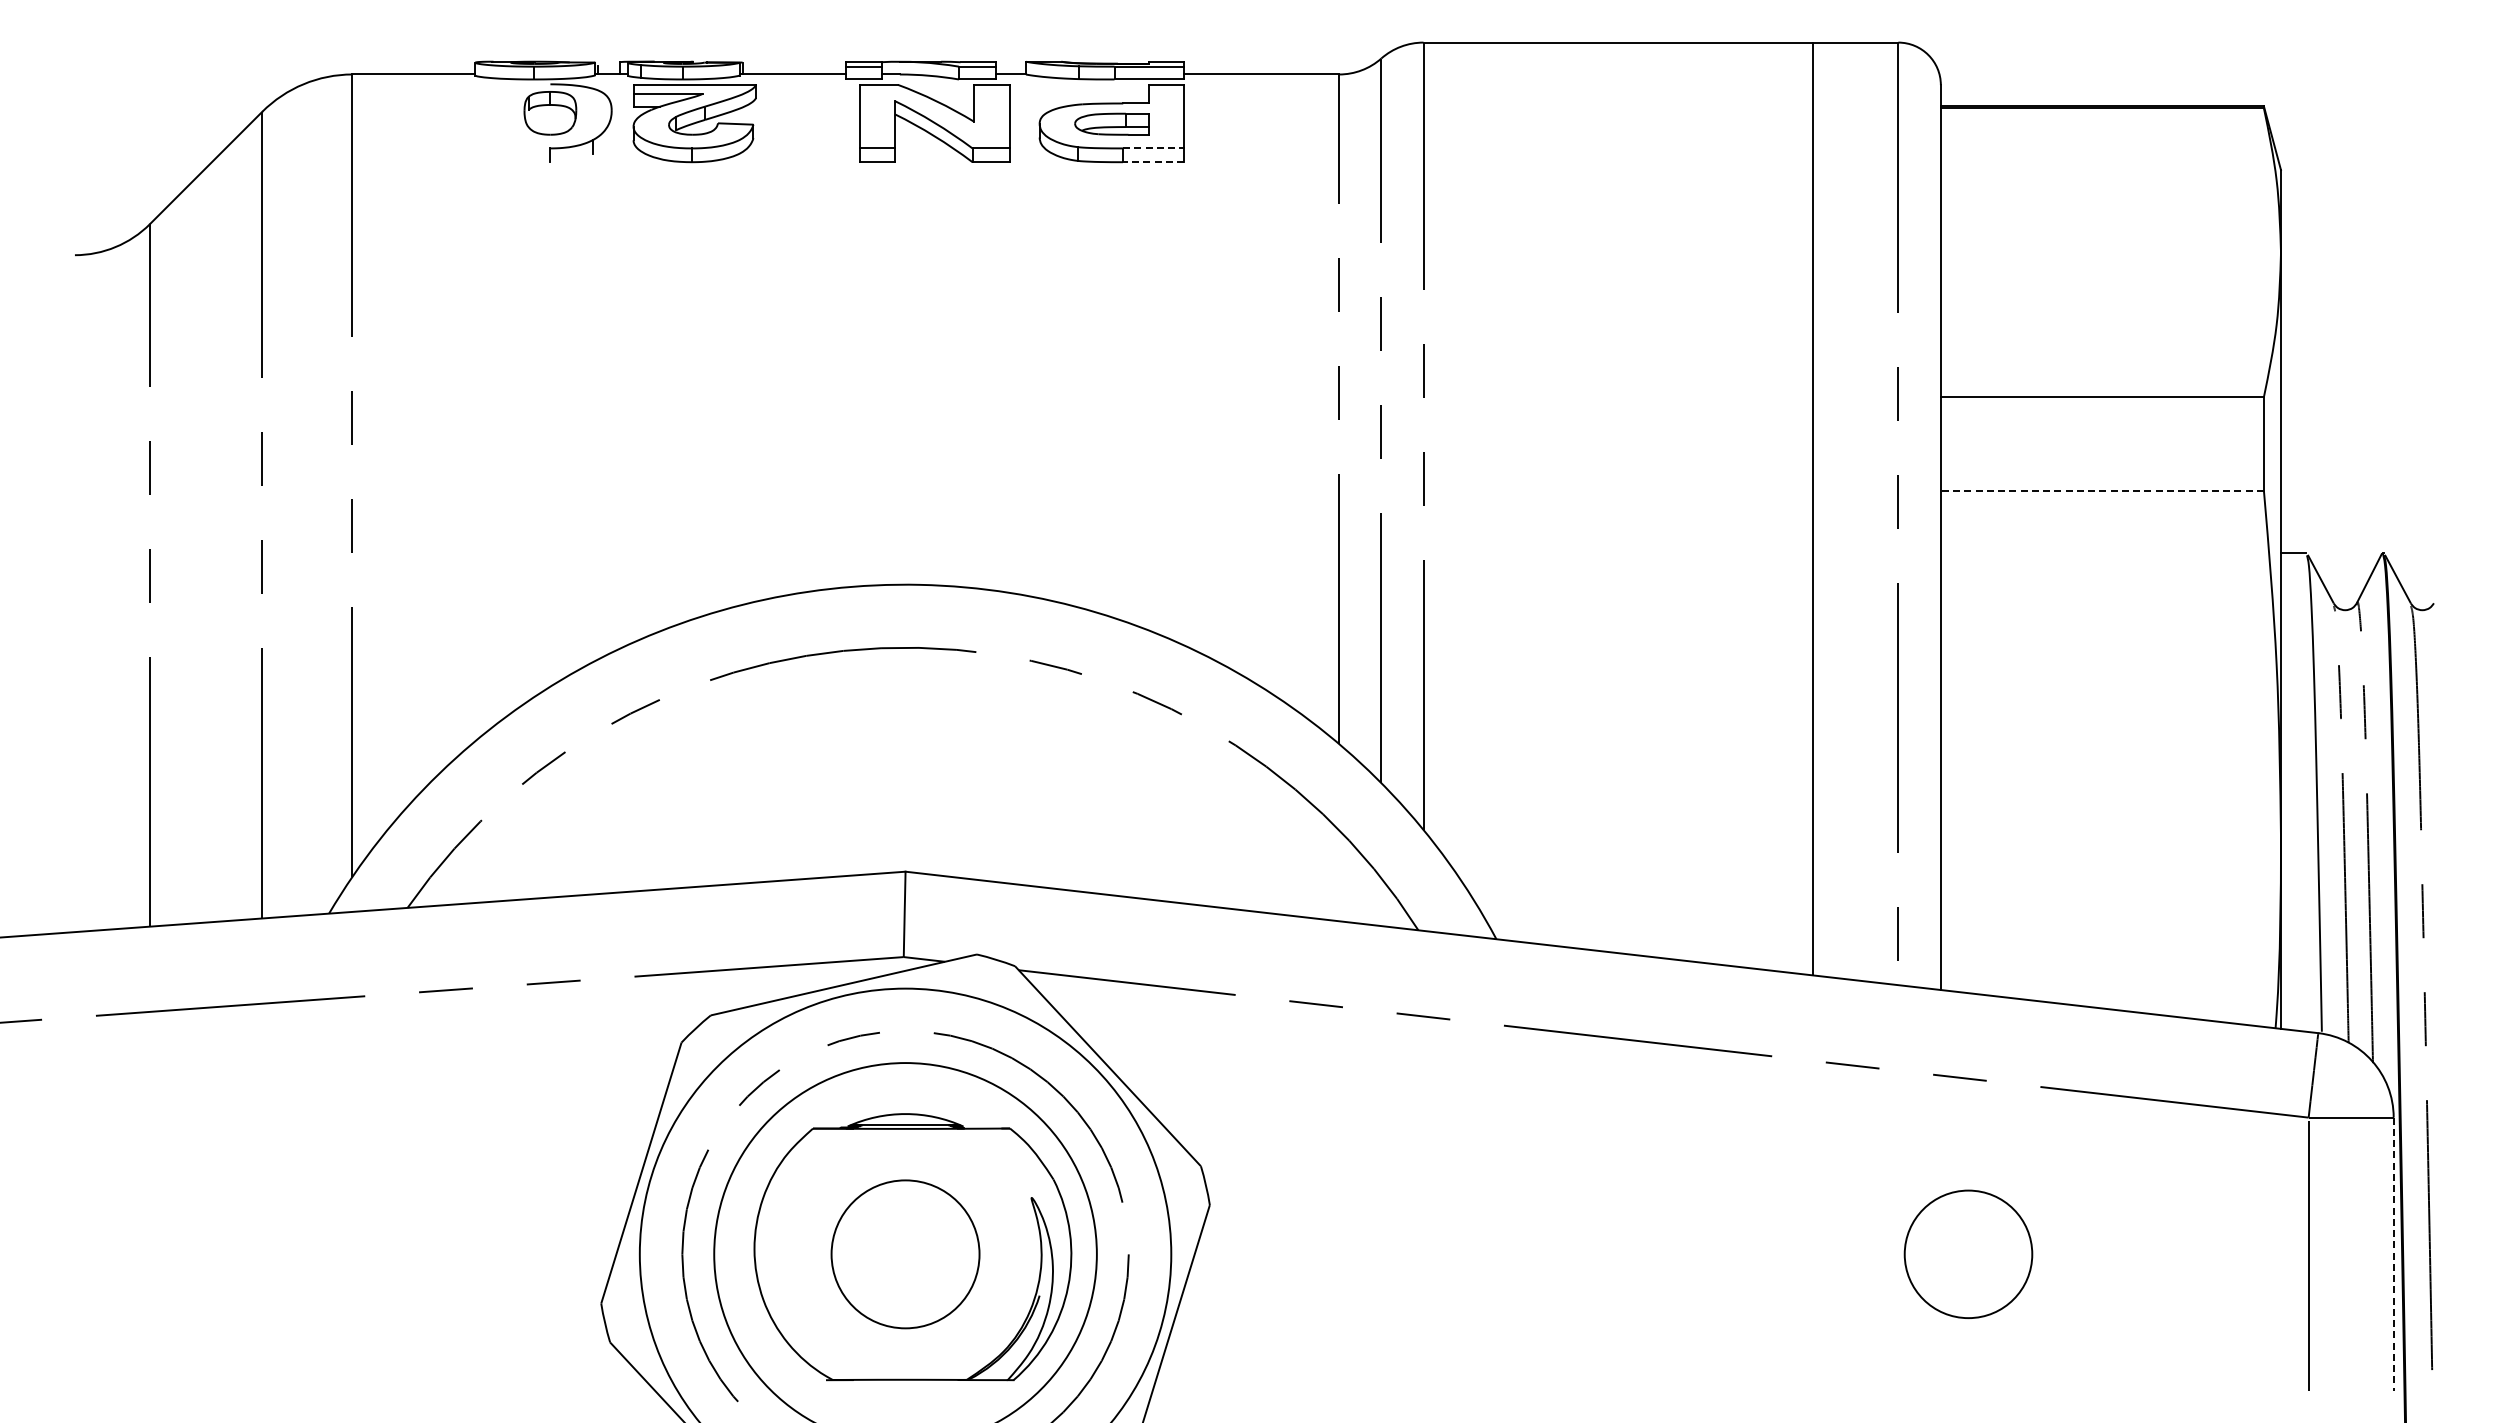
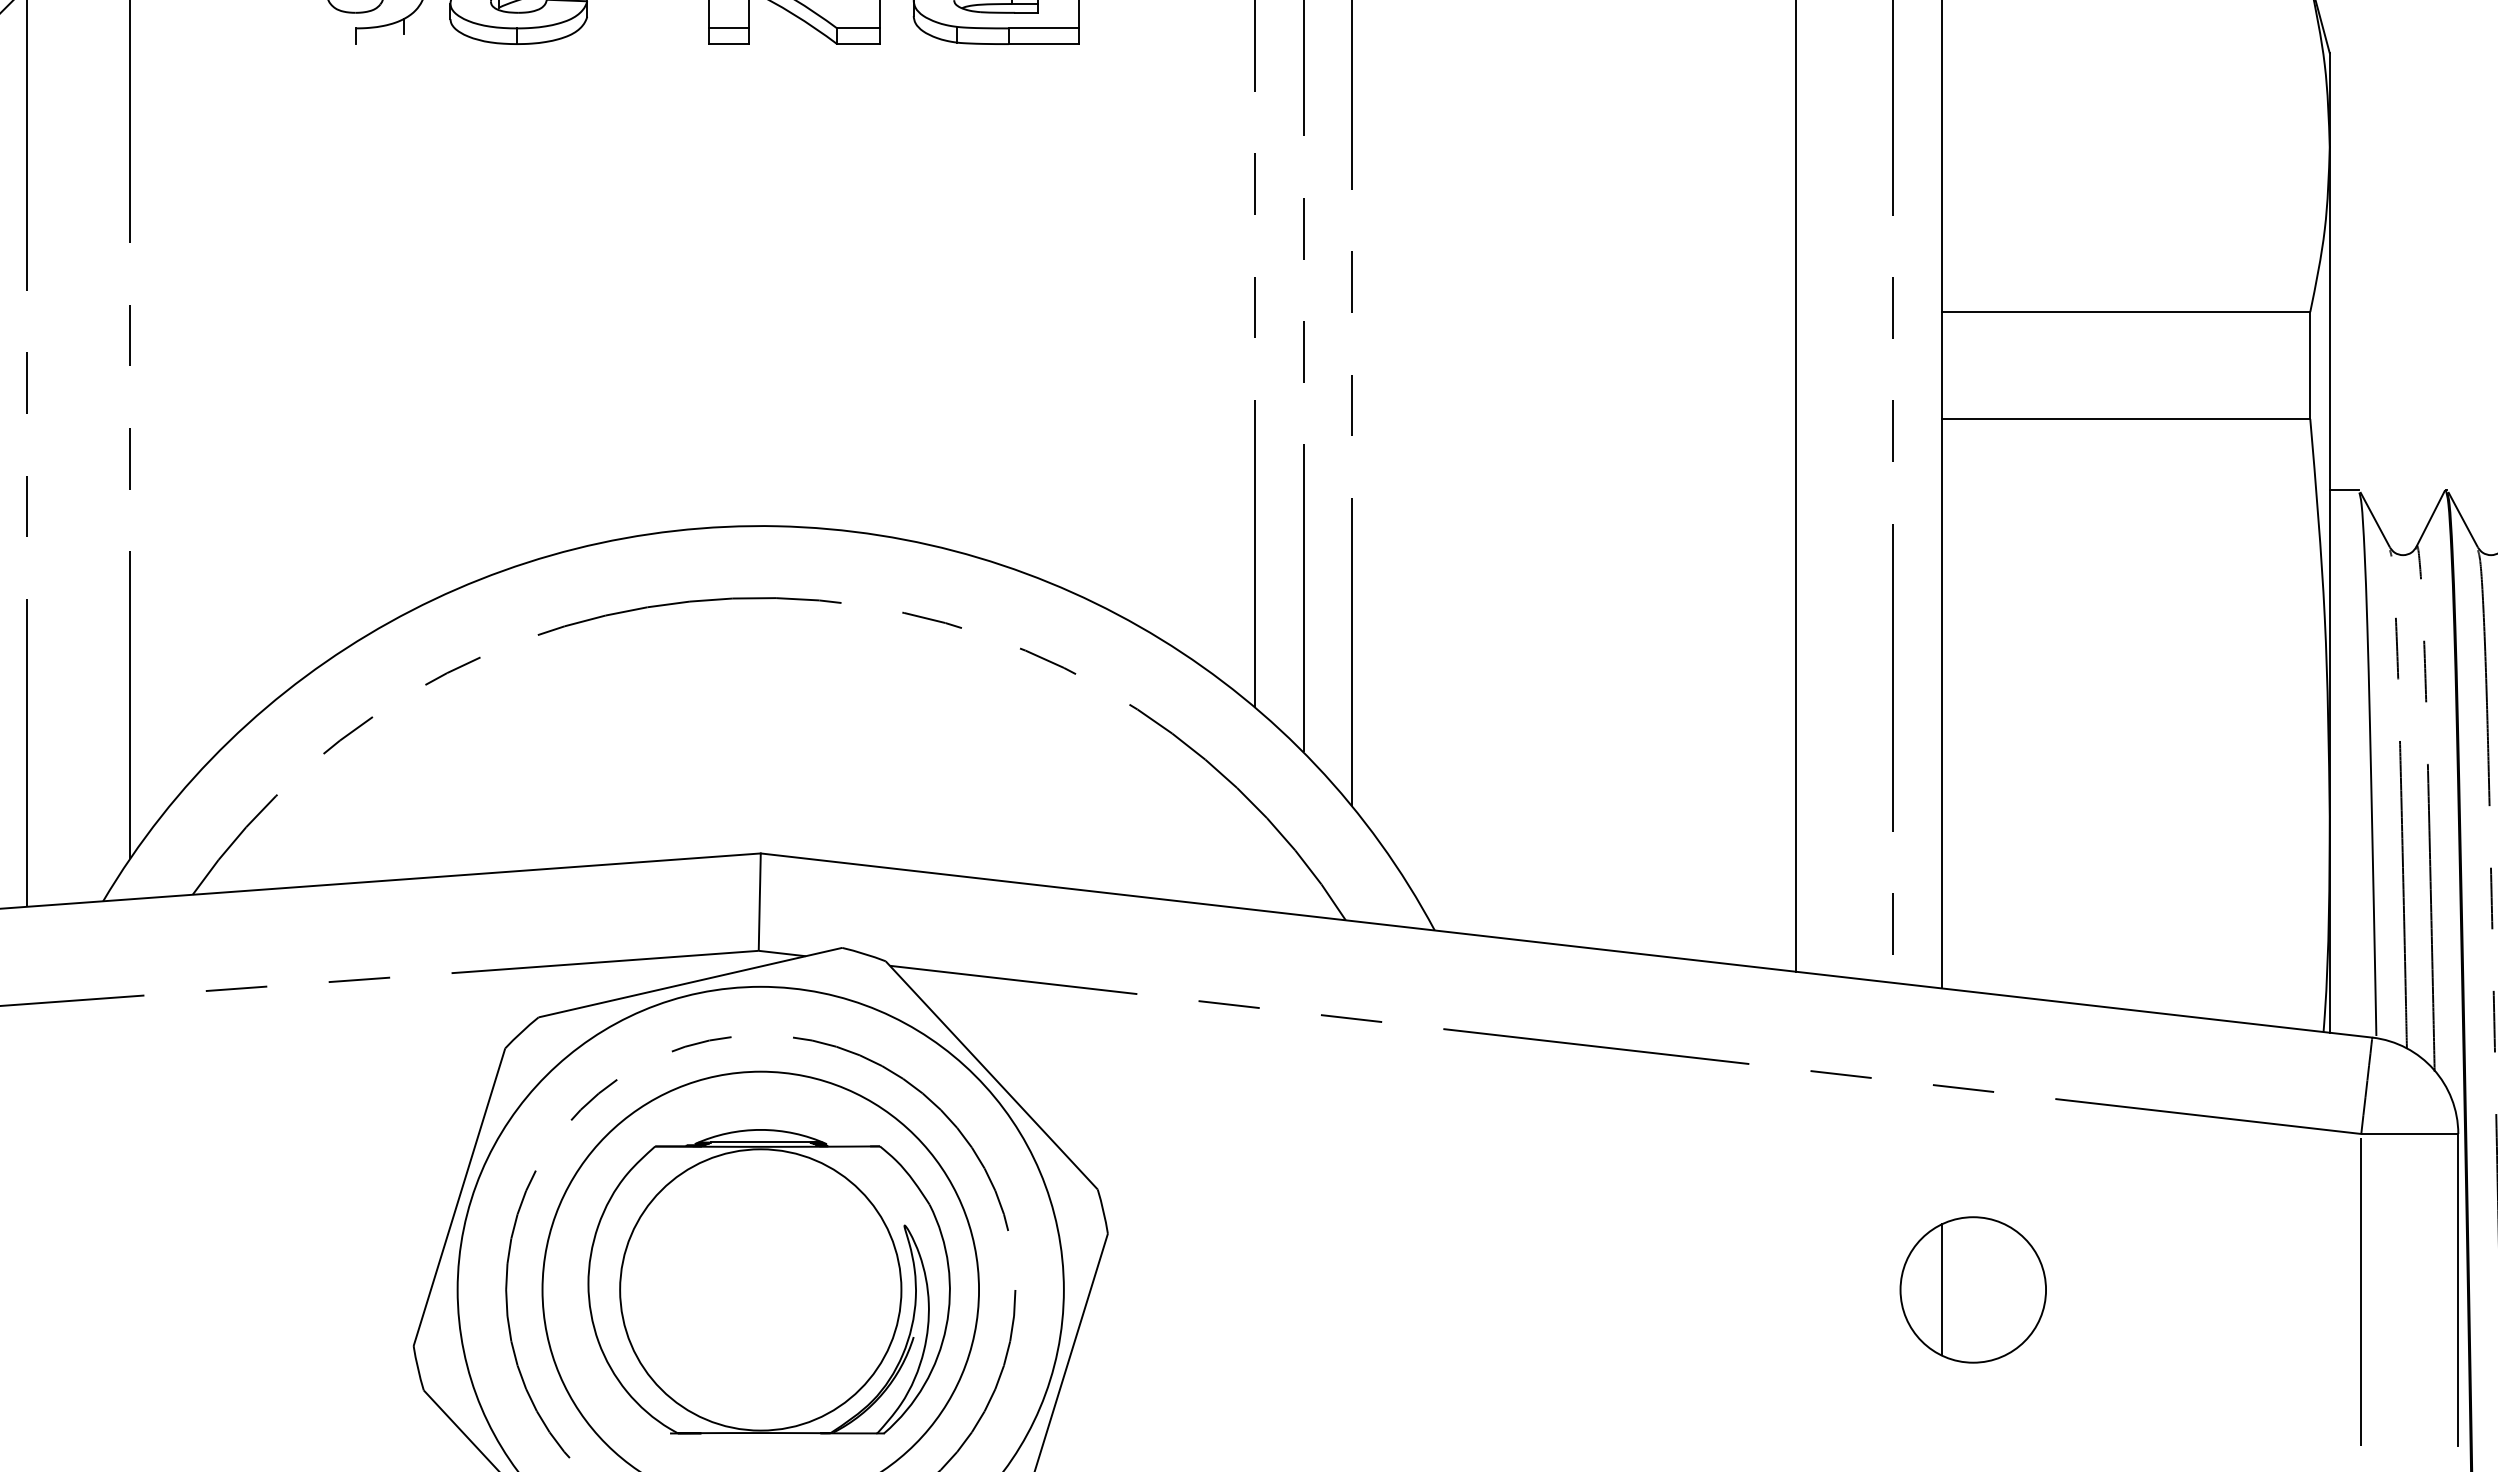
line: (1153, 148) -> (1043, 28), dashed -> solid
line: (1153, 162) -> (1043, 44), dashed -> solid
line: (2102, 490) -> (2126, 418), dashed -> solid
line: (1940, 1253) -> (1941, 1288), added
circle: (905, 1254) -> (760, 1290), size x1.67
line: (2393, 1254) -> (2458, 1290), dashed -> solid

